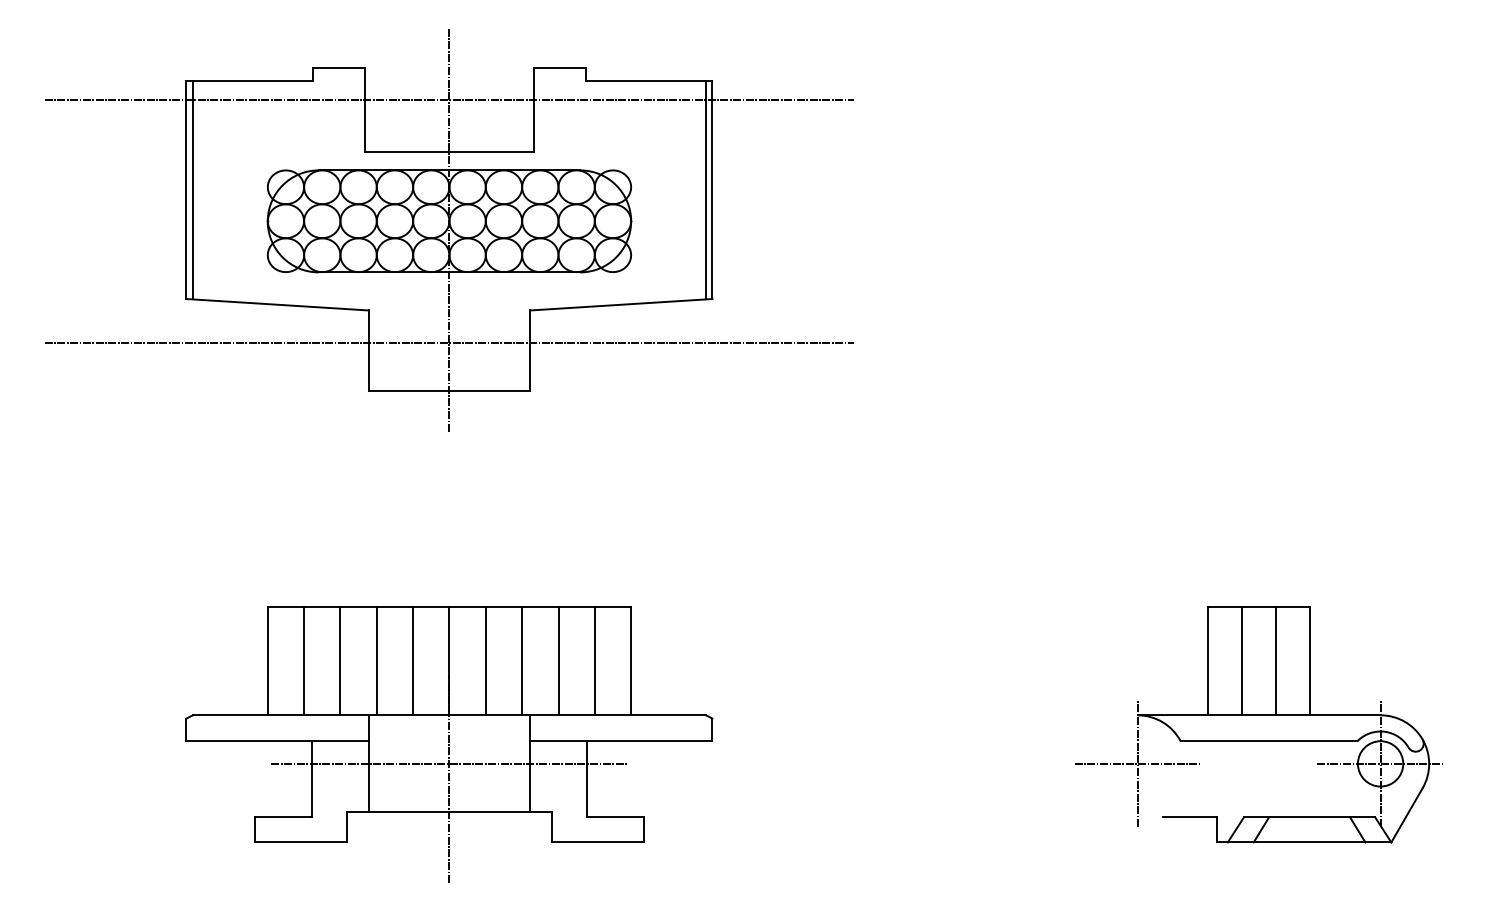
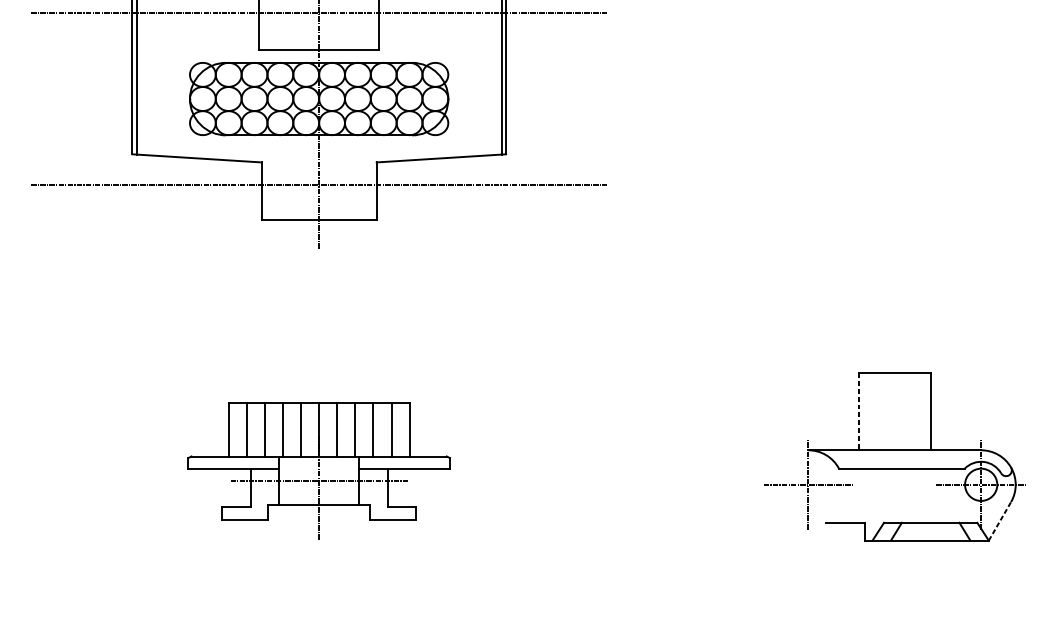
line: (1242, 660) -> (882, 411), removed
line: (1276, 660) -> (907, 411), removed
line: (1208, 661) -> (858, 412), solid -> dashed
part: (449, 744) -> (319, 471), size x0.7
line: (1407, 814) -> (1000, 520), solid -> dashed

